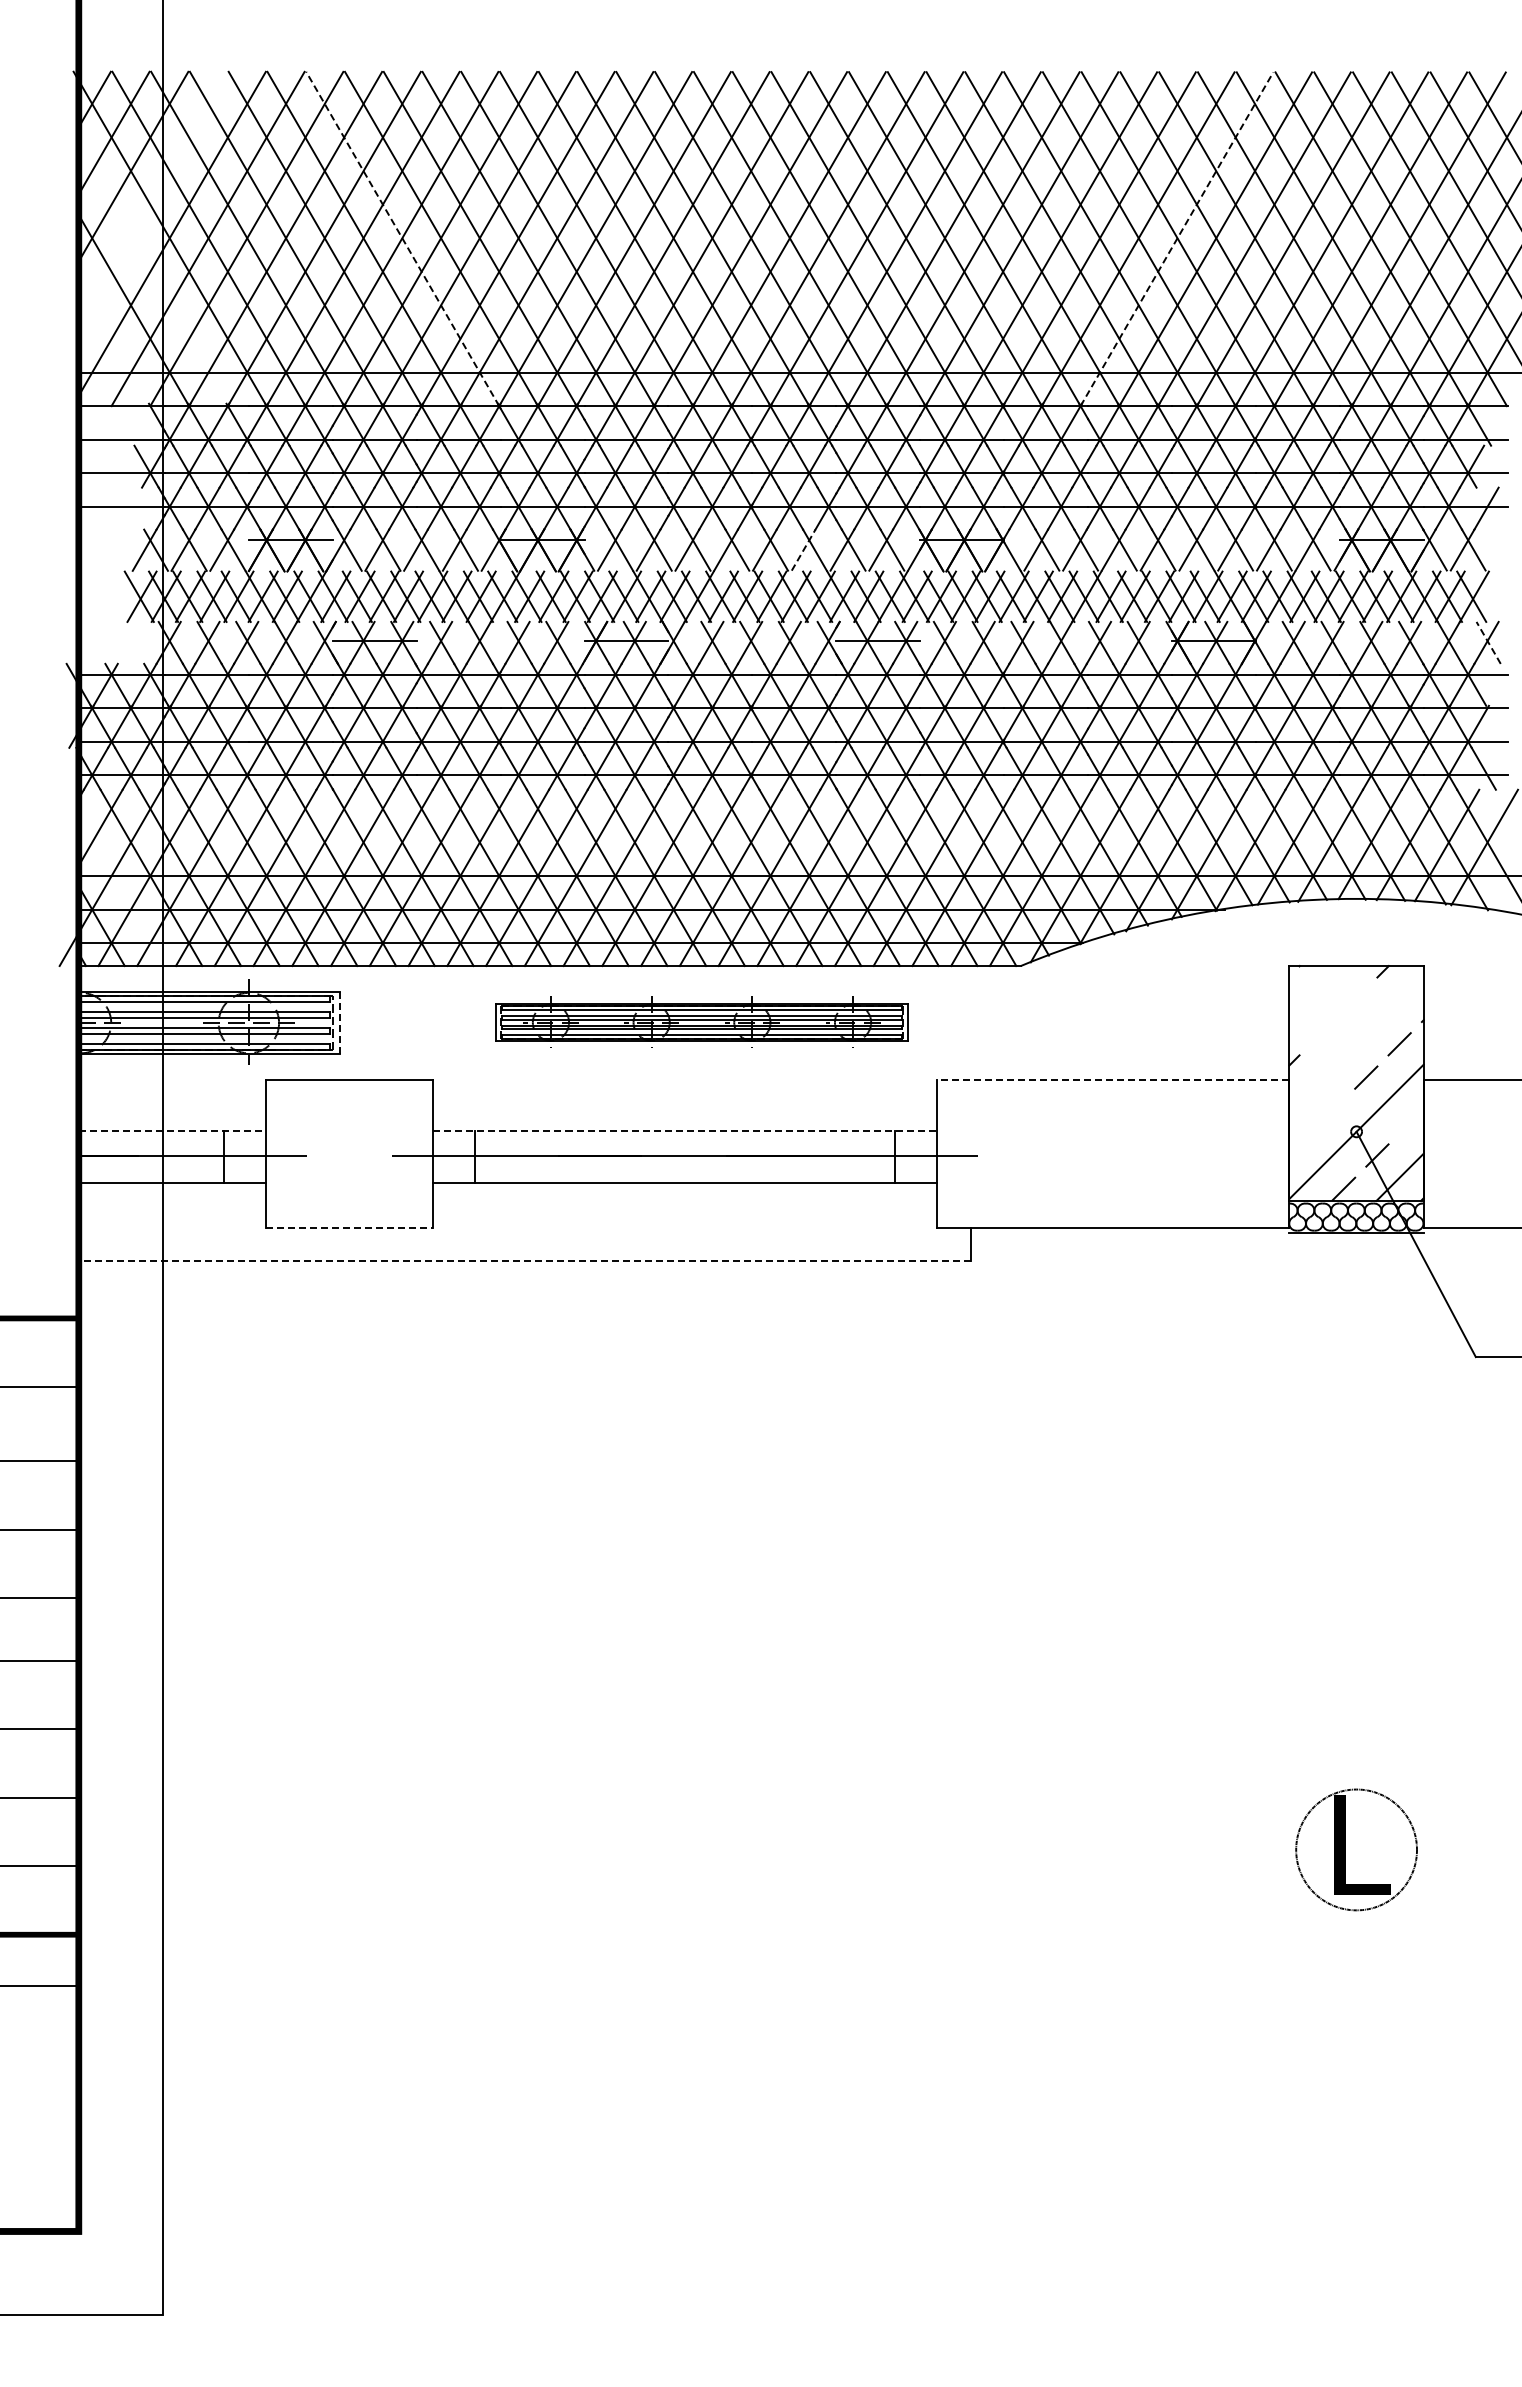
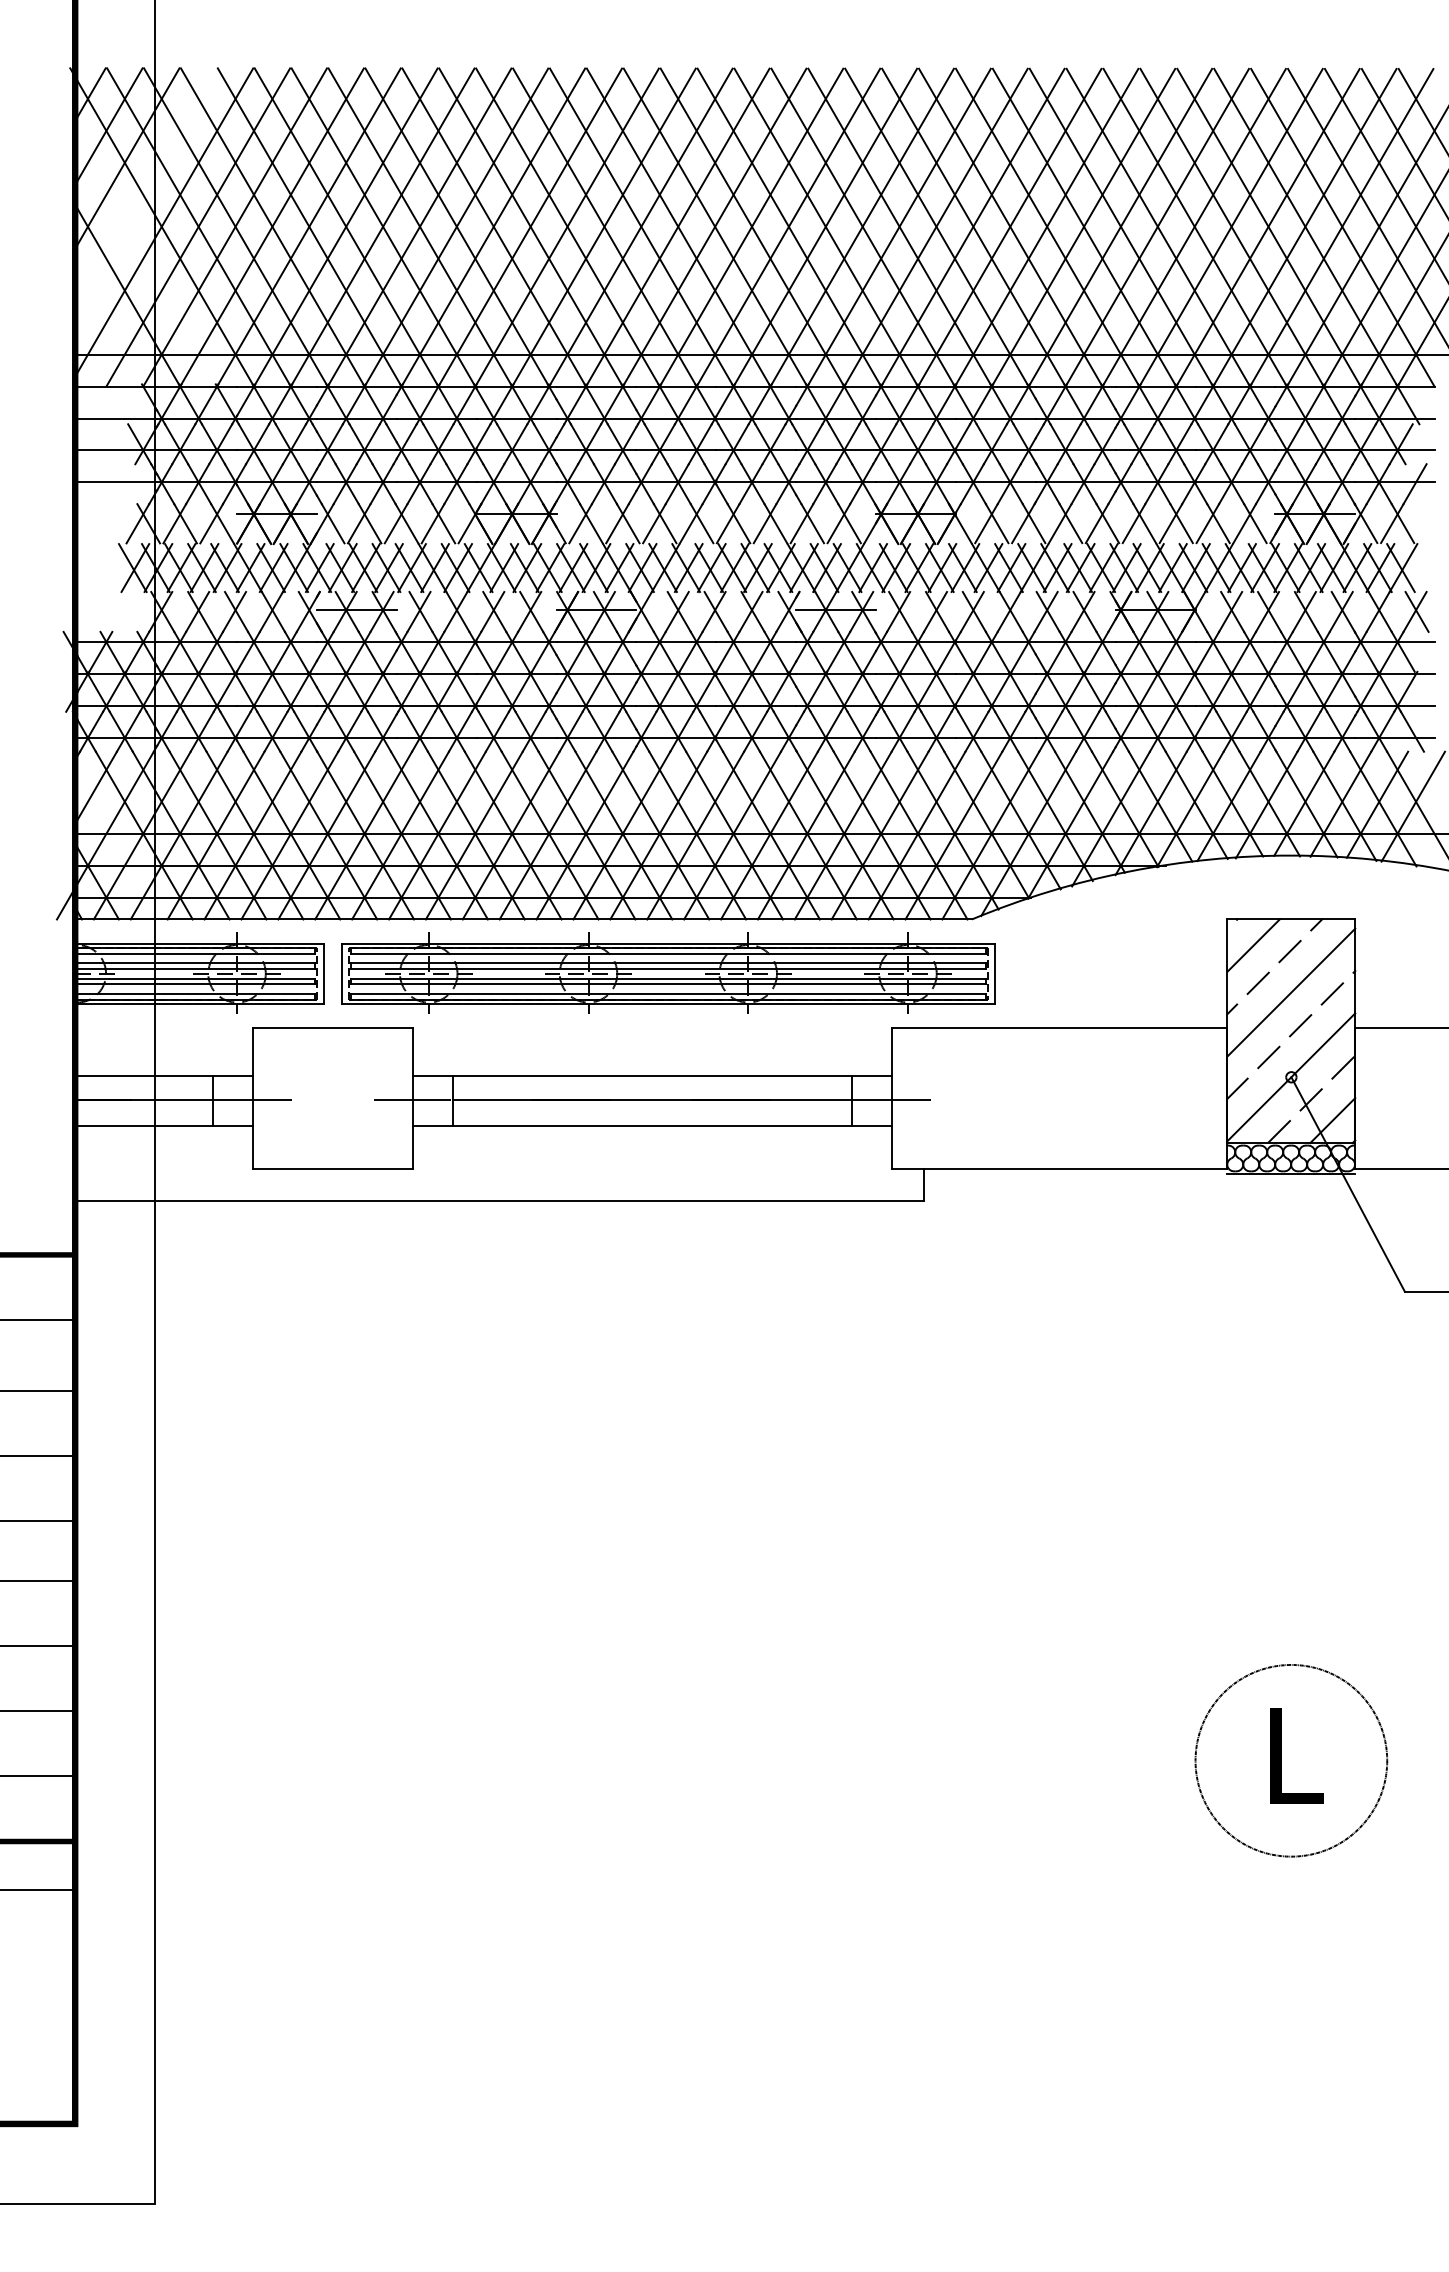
line: (402, 239) -> (383, 227), dashed -> solid
line: (1176, 239) -> (1119, 227), dashed -> solid
line: (803, 550) -> (764, 523), dashed -> solid
line: (1488, 642) -> (1416, 611), dashed -> solid
line: (1316, 993) -> (1253, 945), added
line: (1355, 999) -> (1290, 951), added
part: (701, 1021) -> (667, 972), size x1.67
line: (339, 1022) -> (323, 973), dashed -> solid
line: (1321, 1033) -> (1257, 983), added
line: (1356, 1042) -> (1291, 992), added
line: (1112, 1080) -> (1059, 1028), dashed -> solid
line: (1332, 1110) -> (1268, 1057), added
line: (1410, 1121) -> (1342, 1067), added
line: (172, 1130) -> (164, 1076), dashed -> solid
line: (685, 1130) -> (652, 1076), dashed -> solid
line: (1299, 1143) -> (1237, 1088), added
line: (349, 1227) -> (332, 1168), dashed -> solid
line: (524, 1261) -> (499, 1200), dashed -> solid
circle: (1356, 1849) -> (1291, 1760), size x1.67

